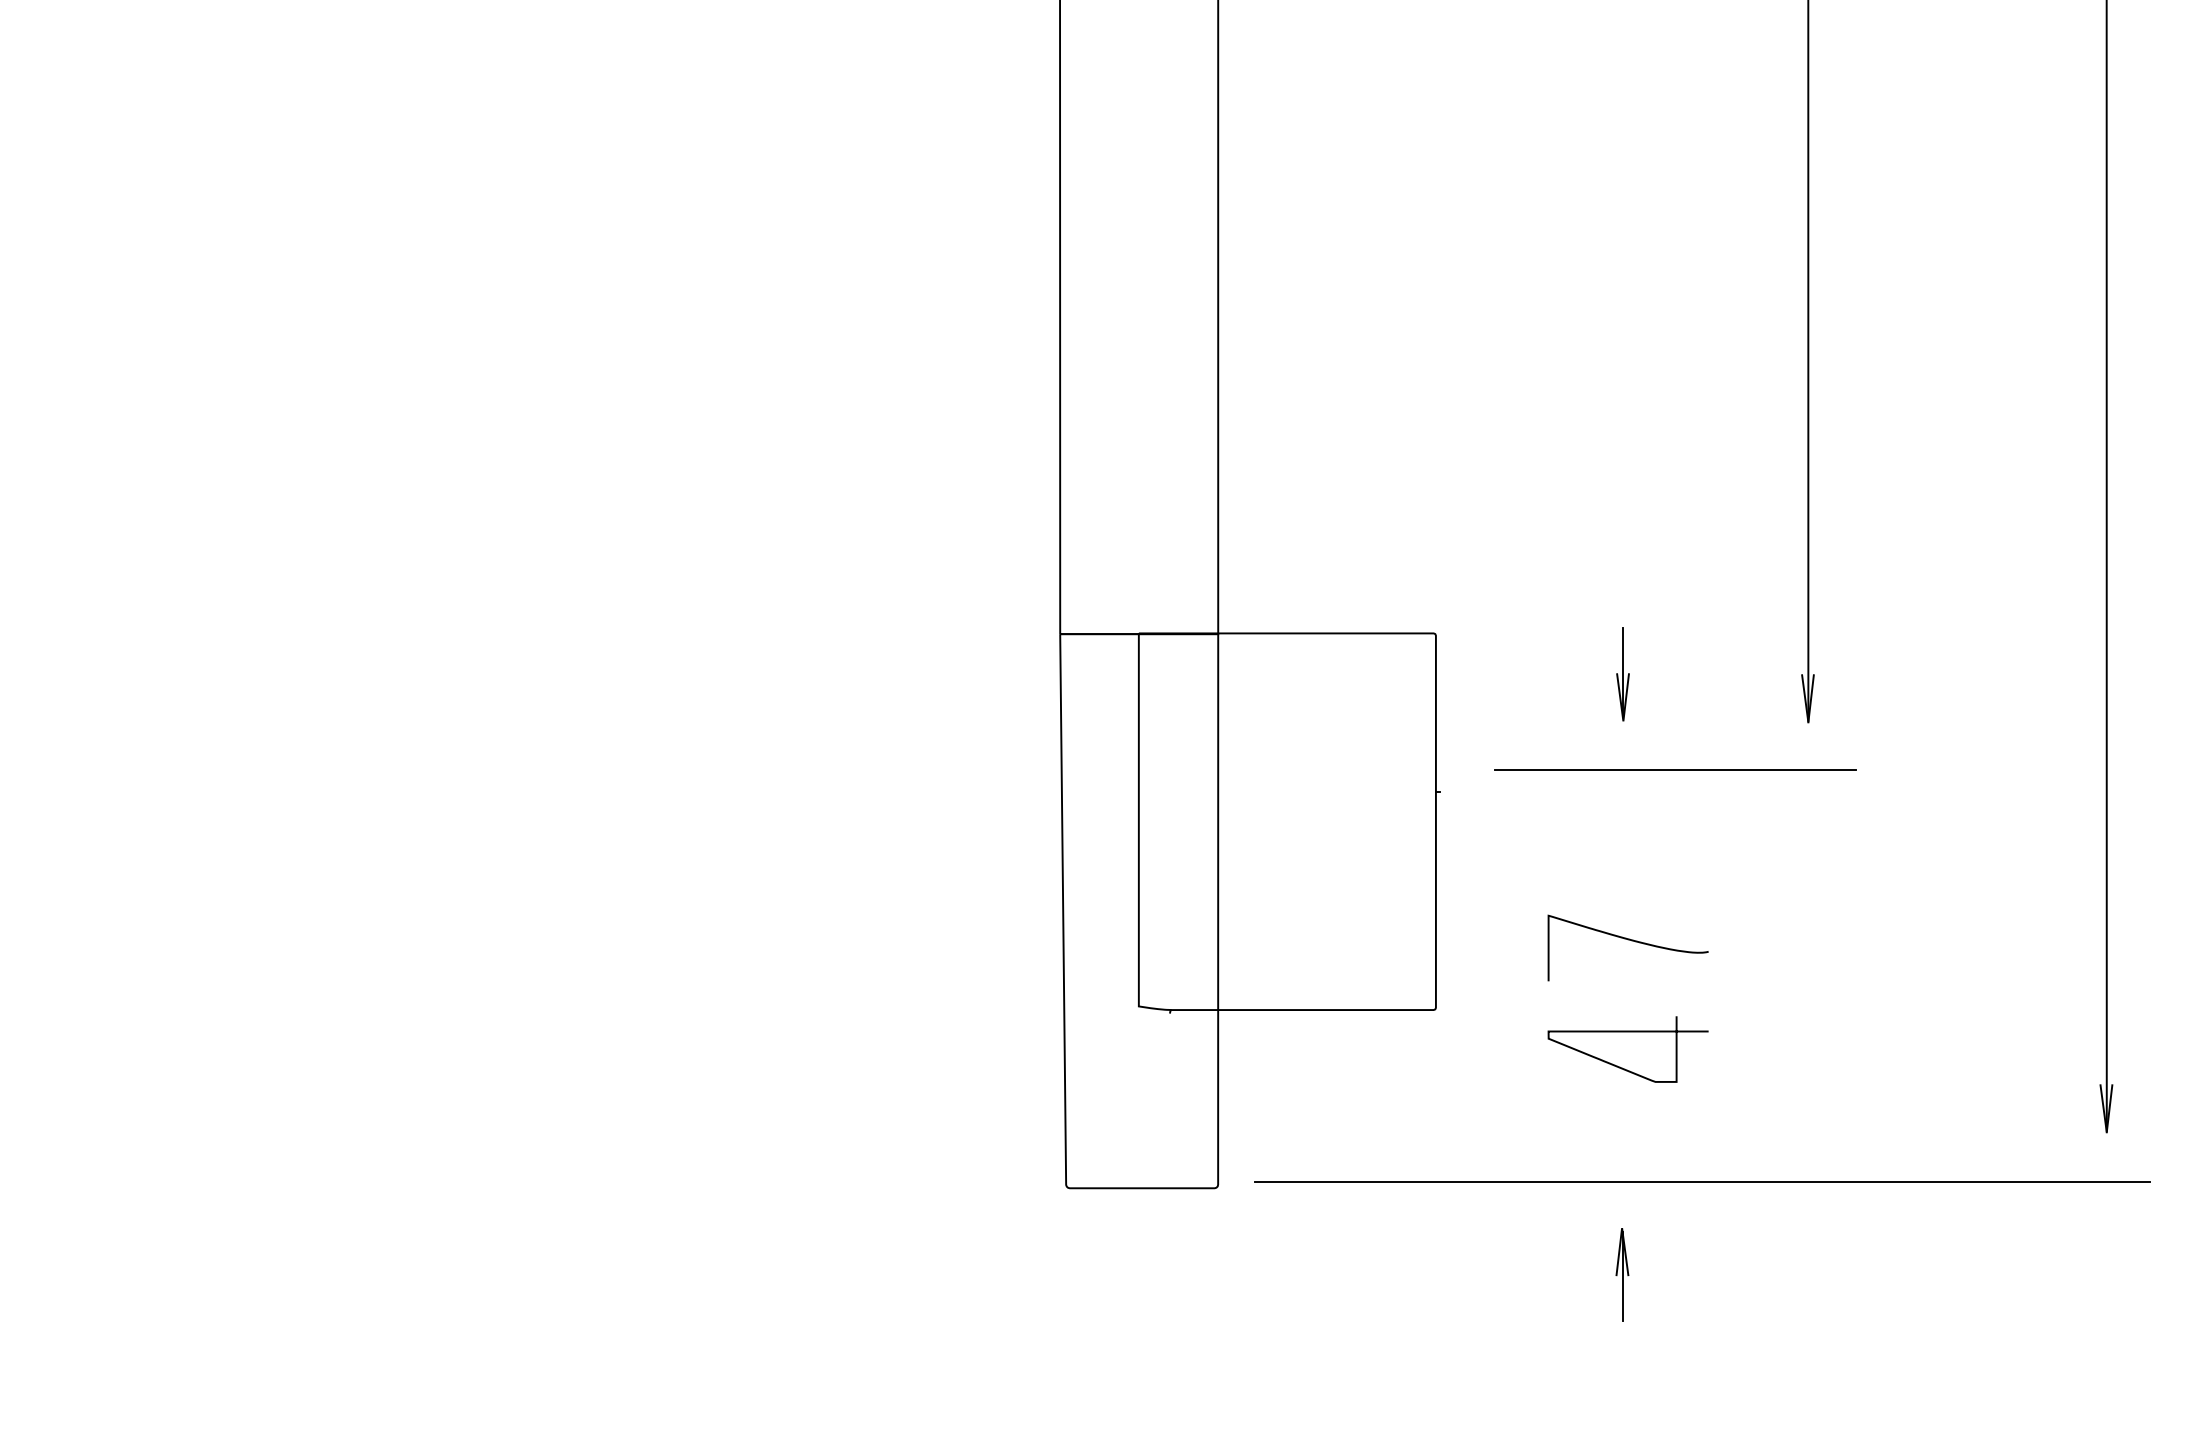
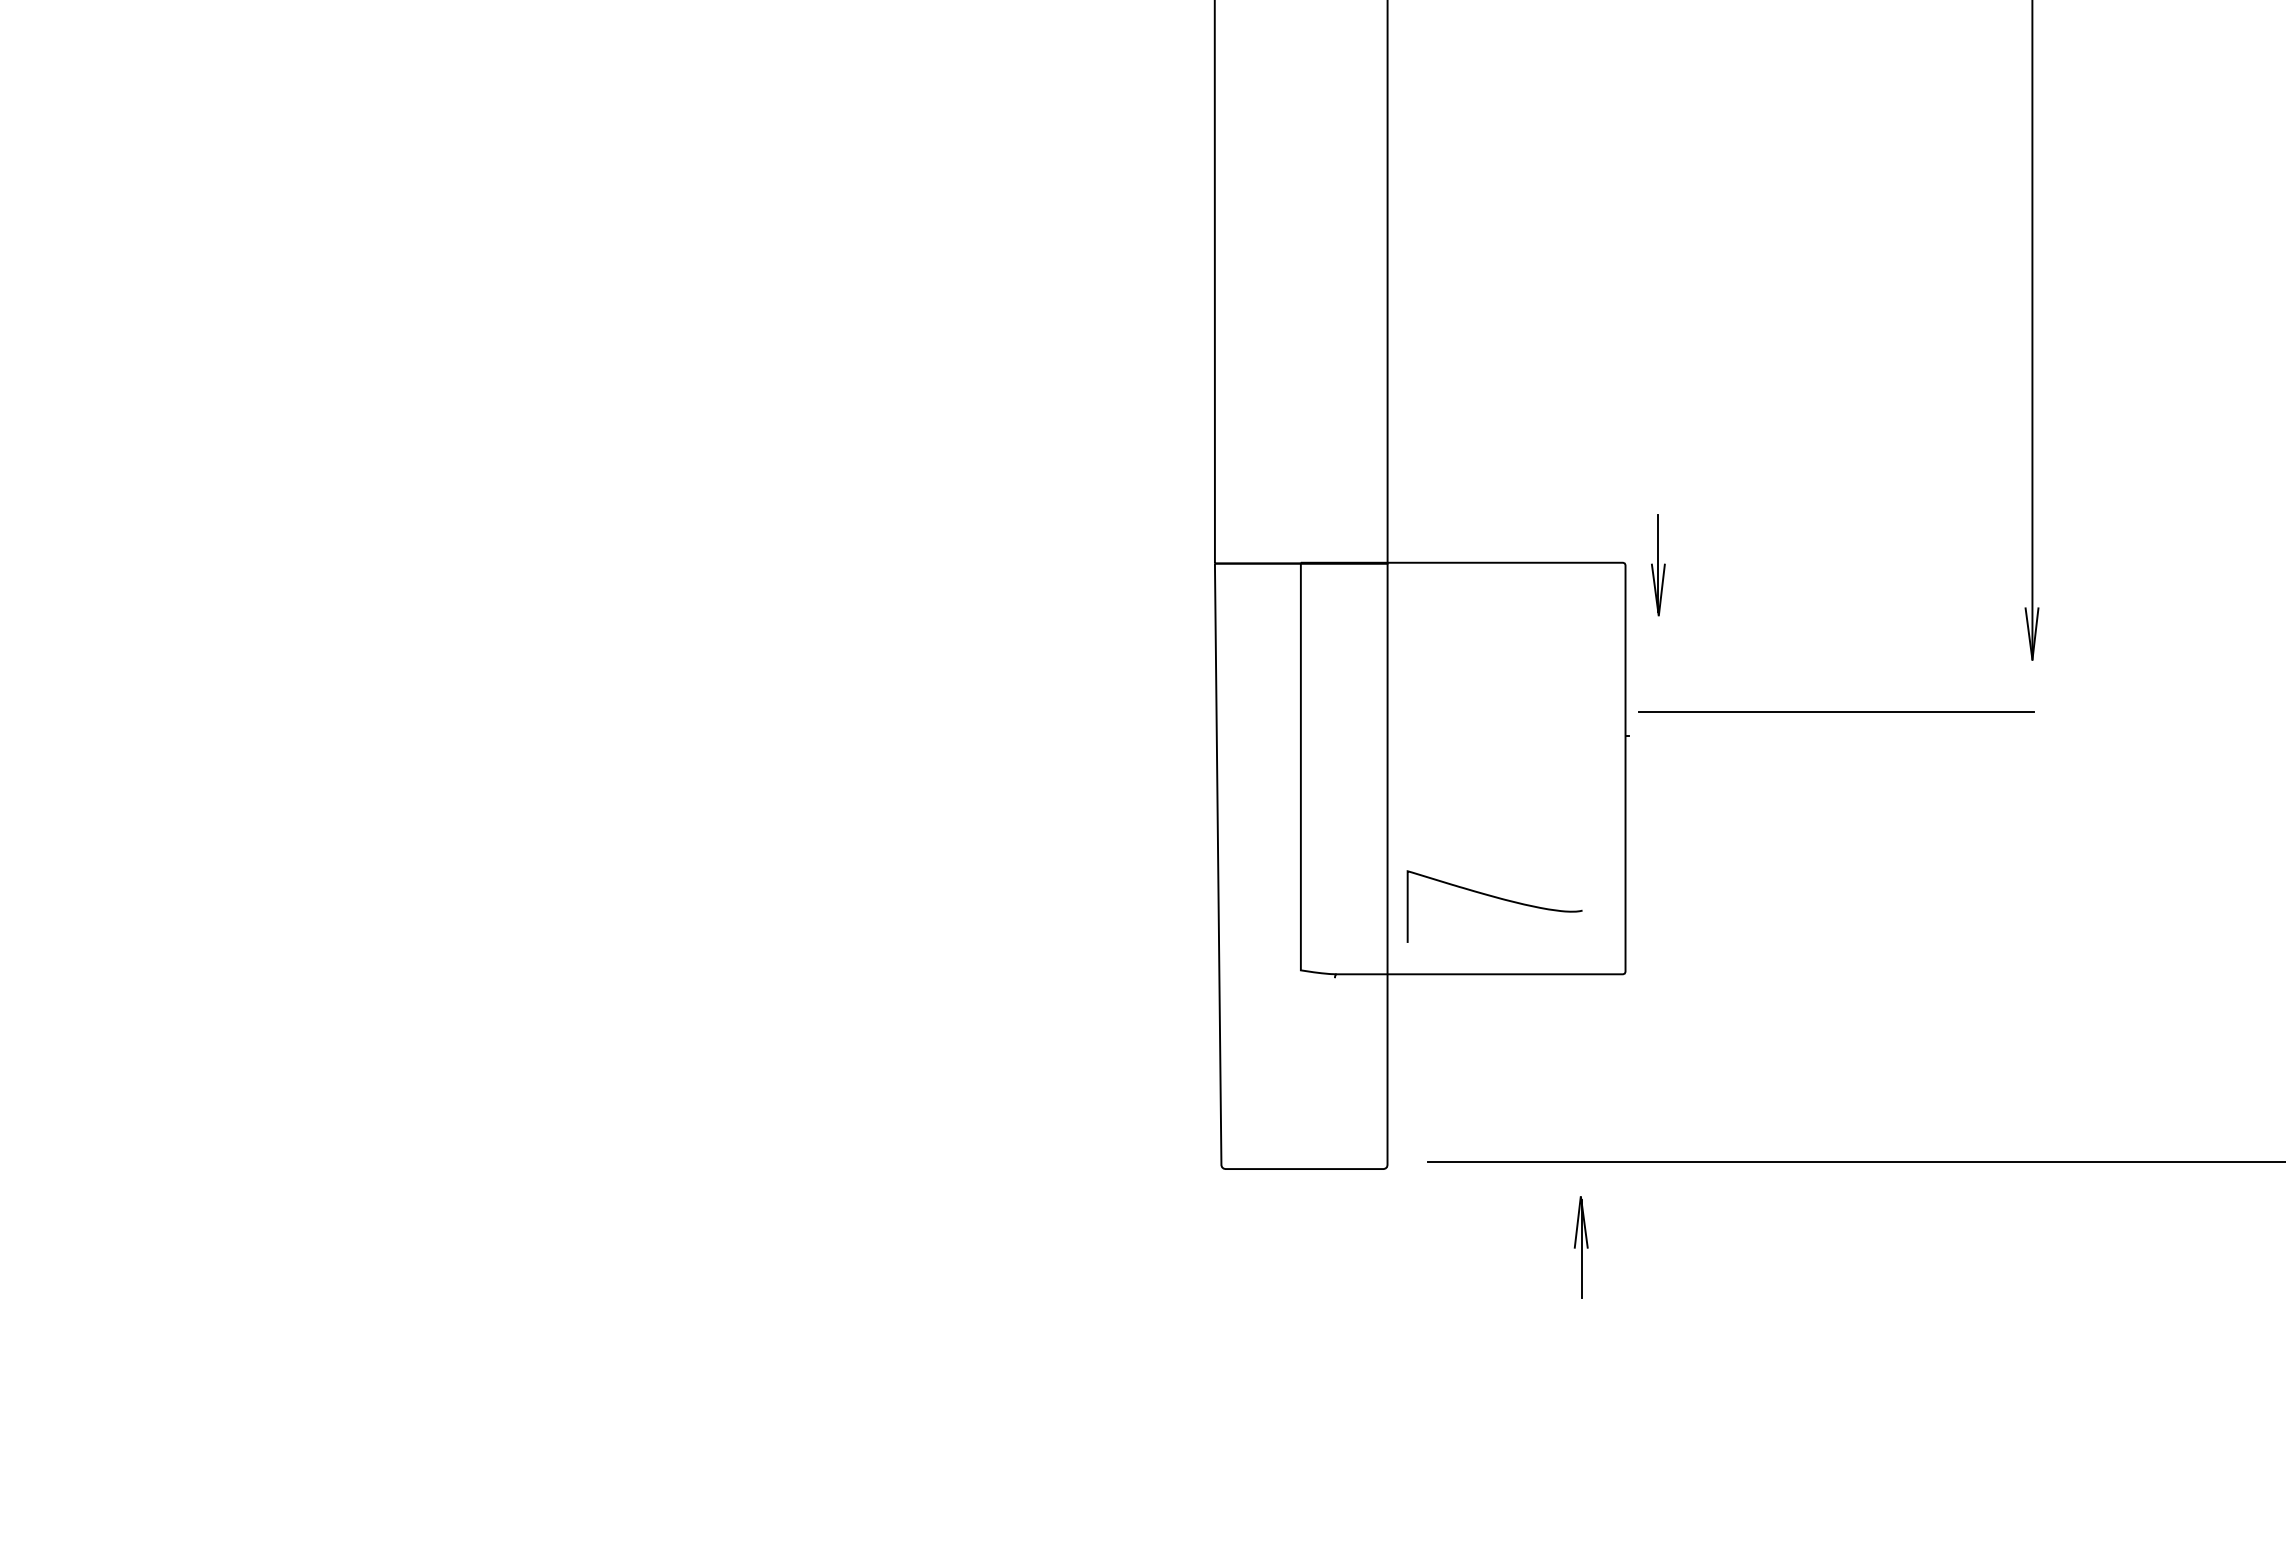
part: (1622, 674) -> (1657, 565), moved
line: (1675, 769) -> (1837, 711), moved
curve: (1628, 940) -> (1494, 898), moved
curve: (1627, 1032) -> (1834, 998), removed
part: (1622, 1274) -> (1581, 1246), moved

